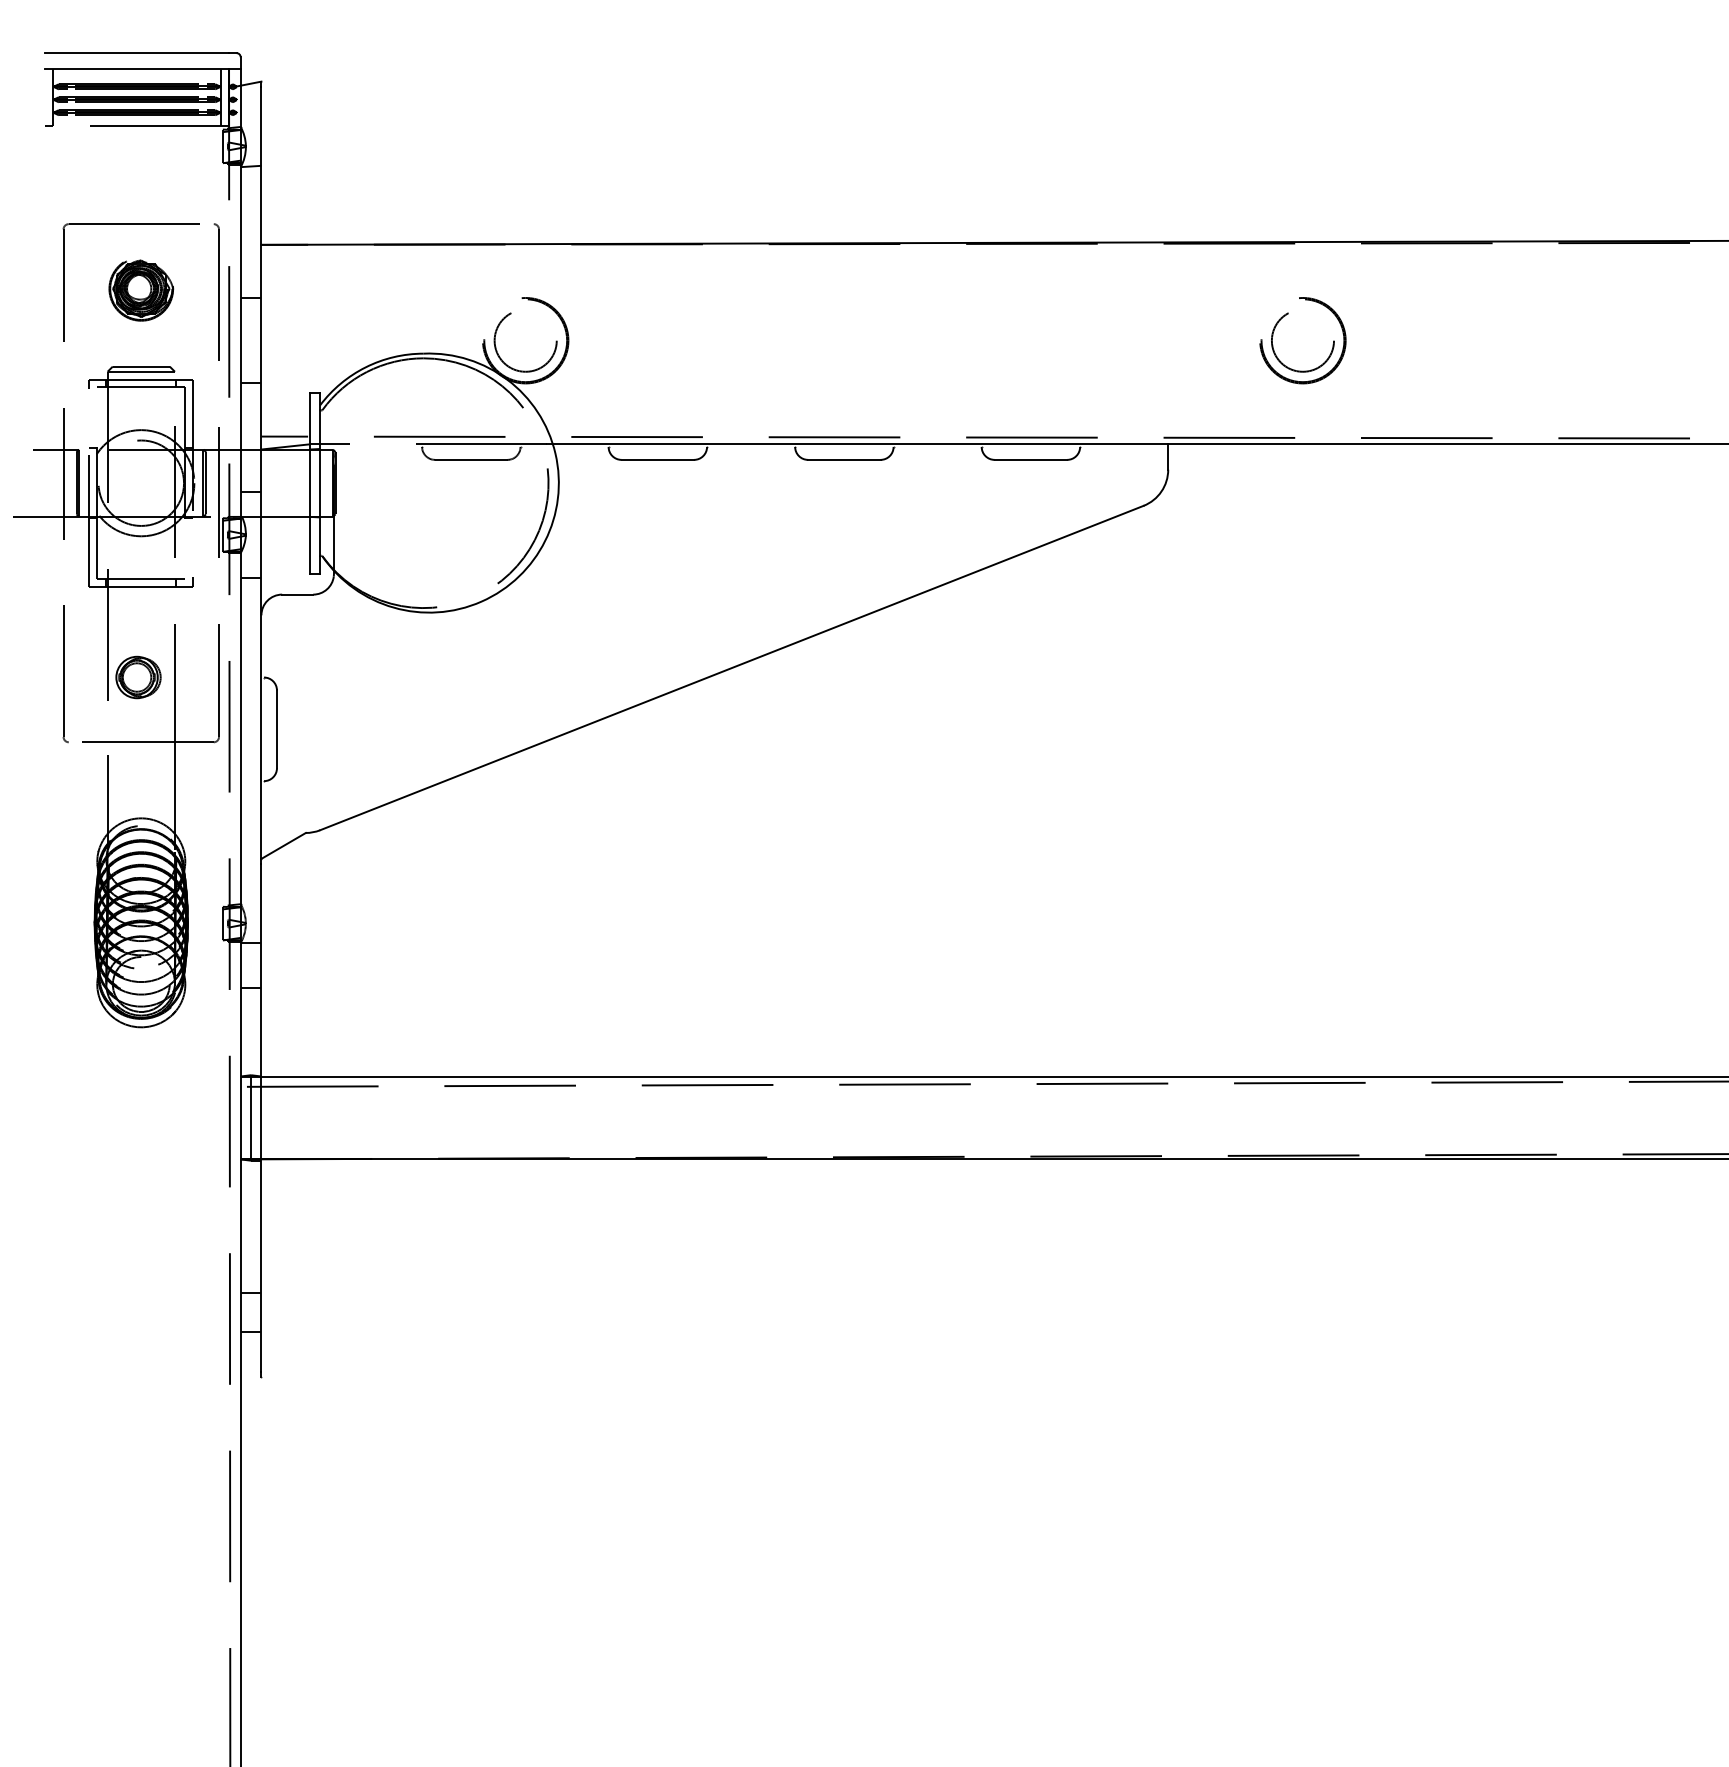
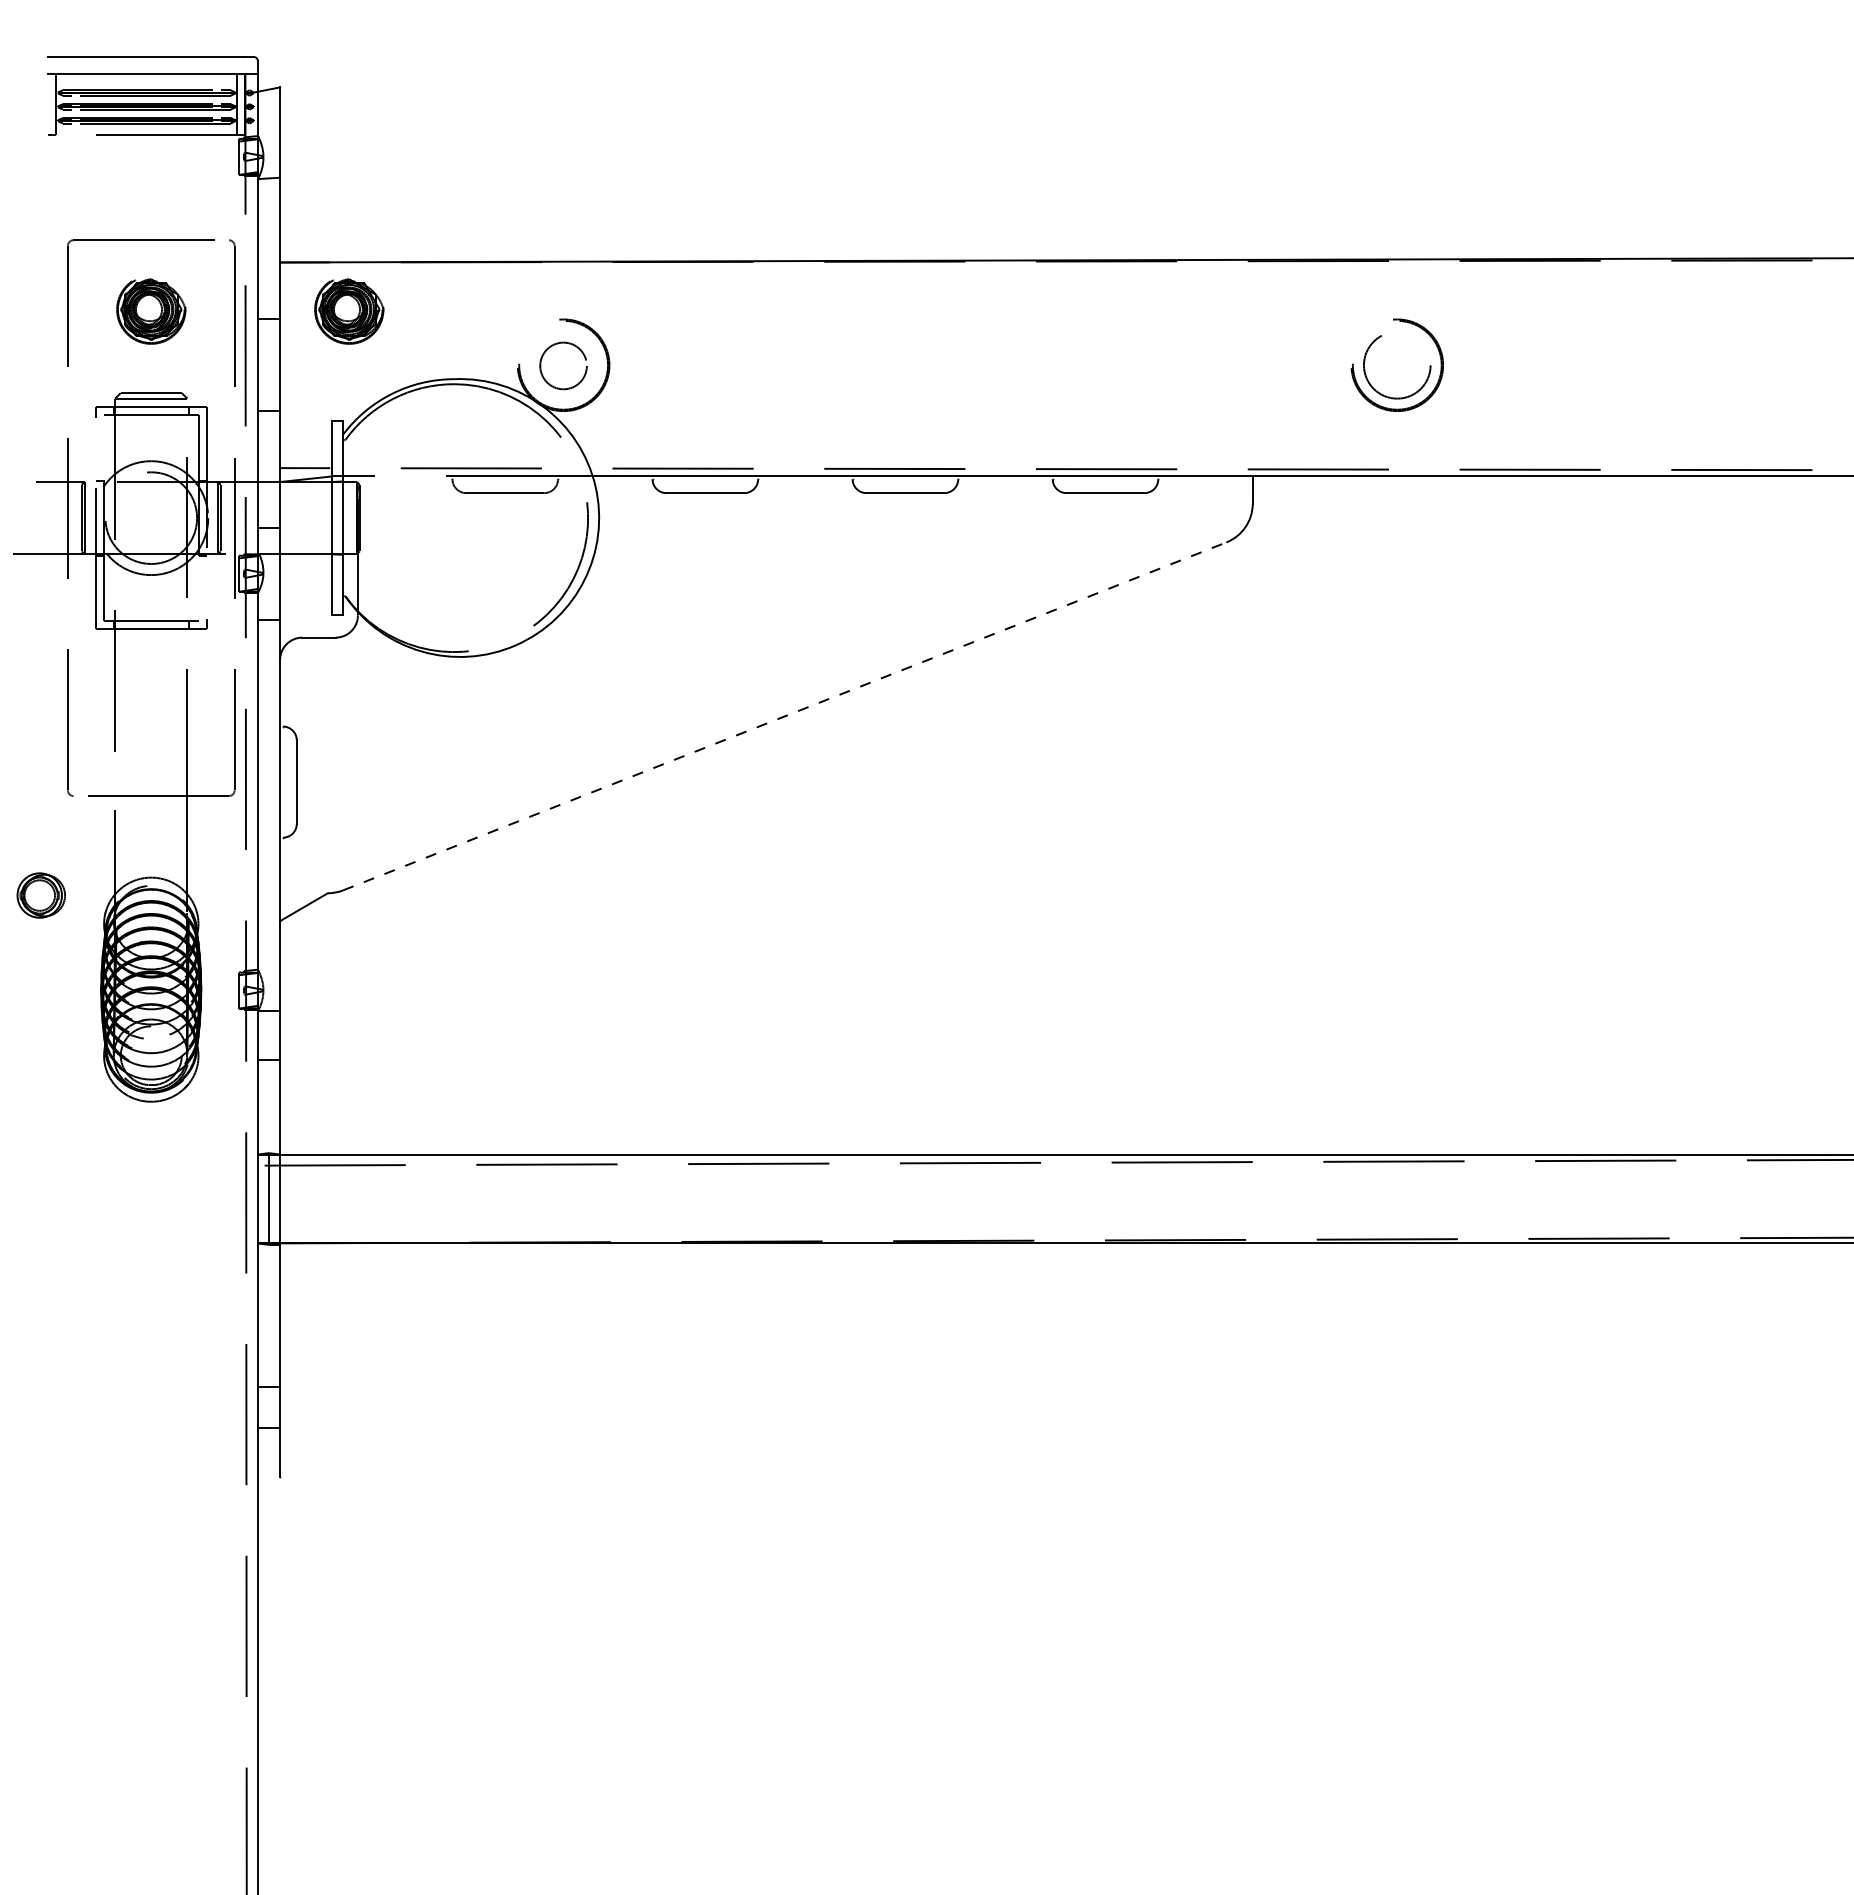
part: (326, 290) -> (349, 311), added
circle: (525, 342) -> (563, 367), size x0.7
line: (731, 668) -> (784, 716), solid -> dashed
part: (137, 677) -> (40, 895), moved

